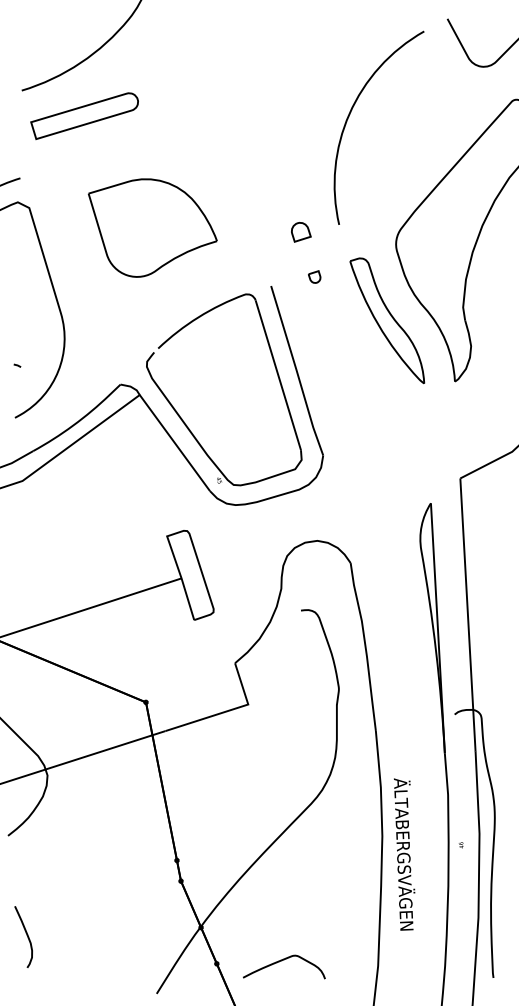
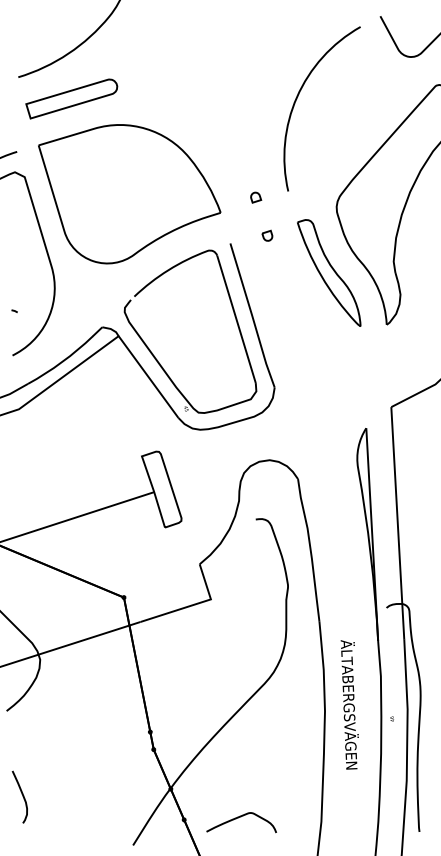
part: (152, 227) -> (129, 193), size x1.67
part: (301, 231) -> (256, 197), size x0.62
text: (404, 854) -> (349, 704), moved

